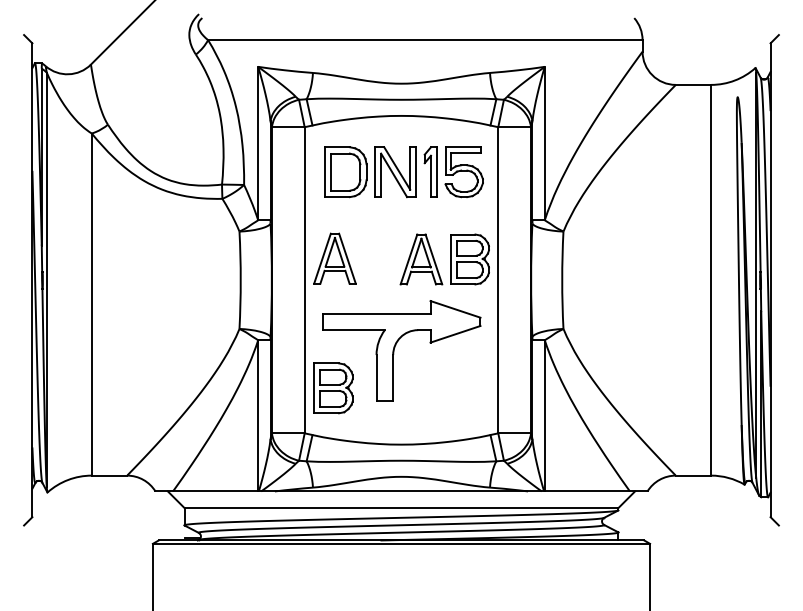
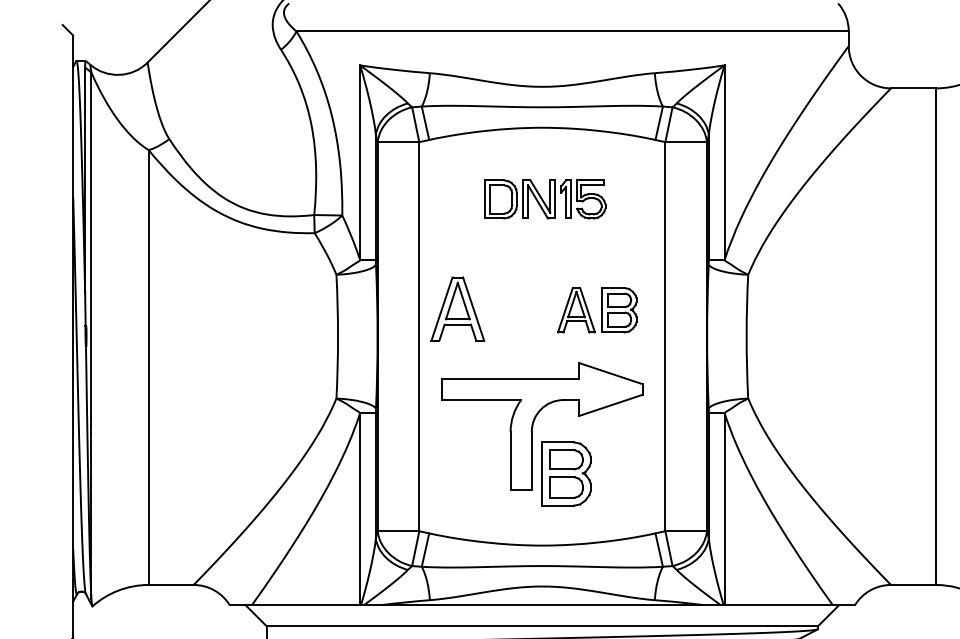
part: (403, 172) -> (544, 199), size x0.6
part: (444, 259) -> (597, 310), size x0.7
part: (333, 388) -> (566, 474), moved

